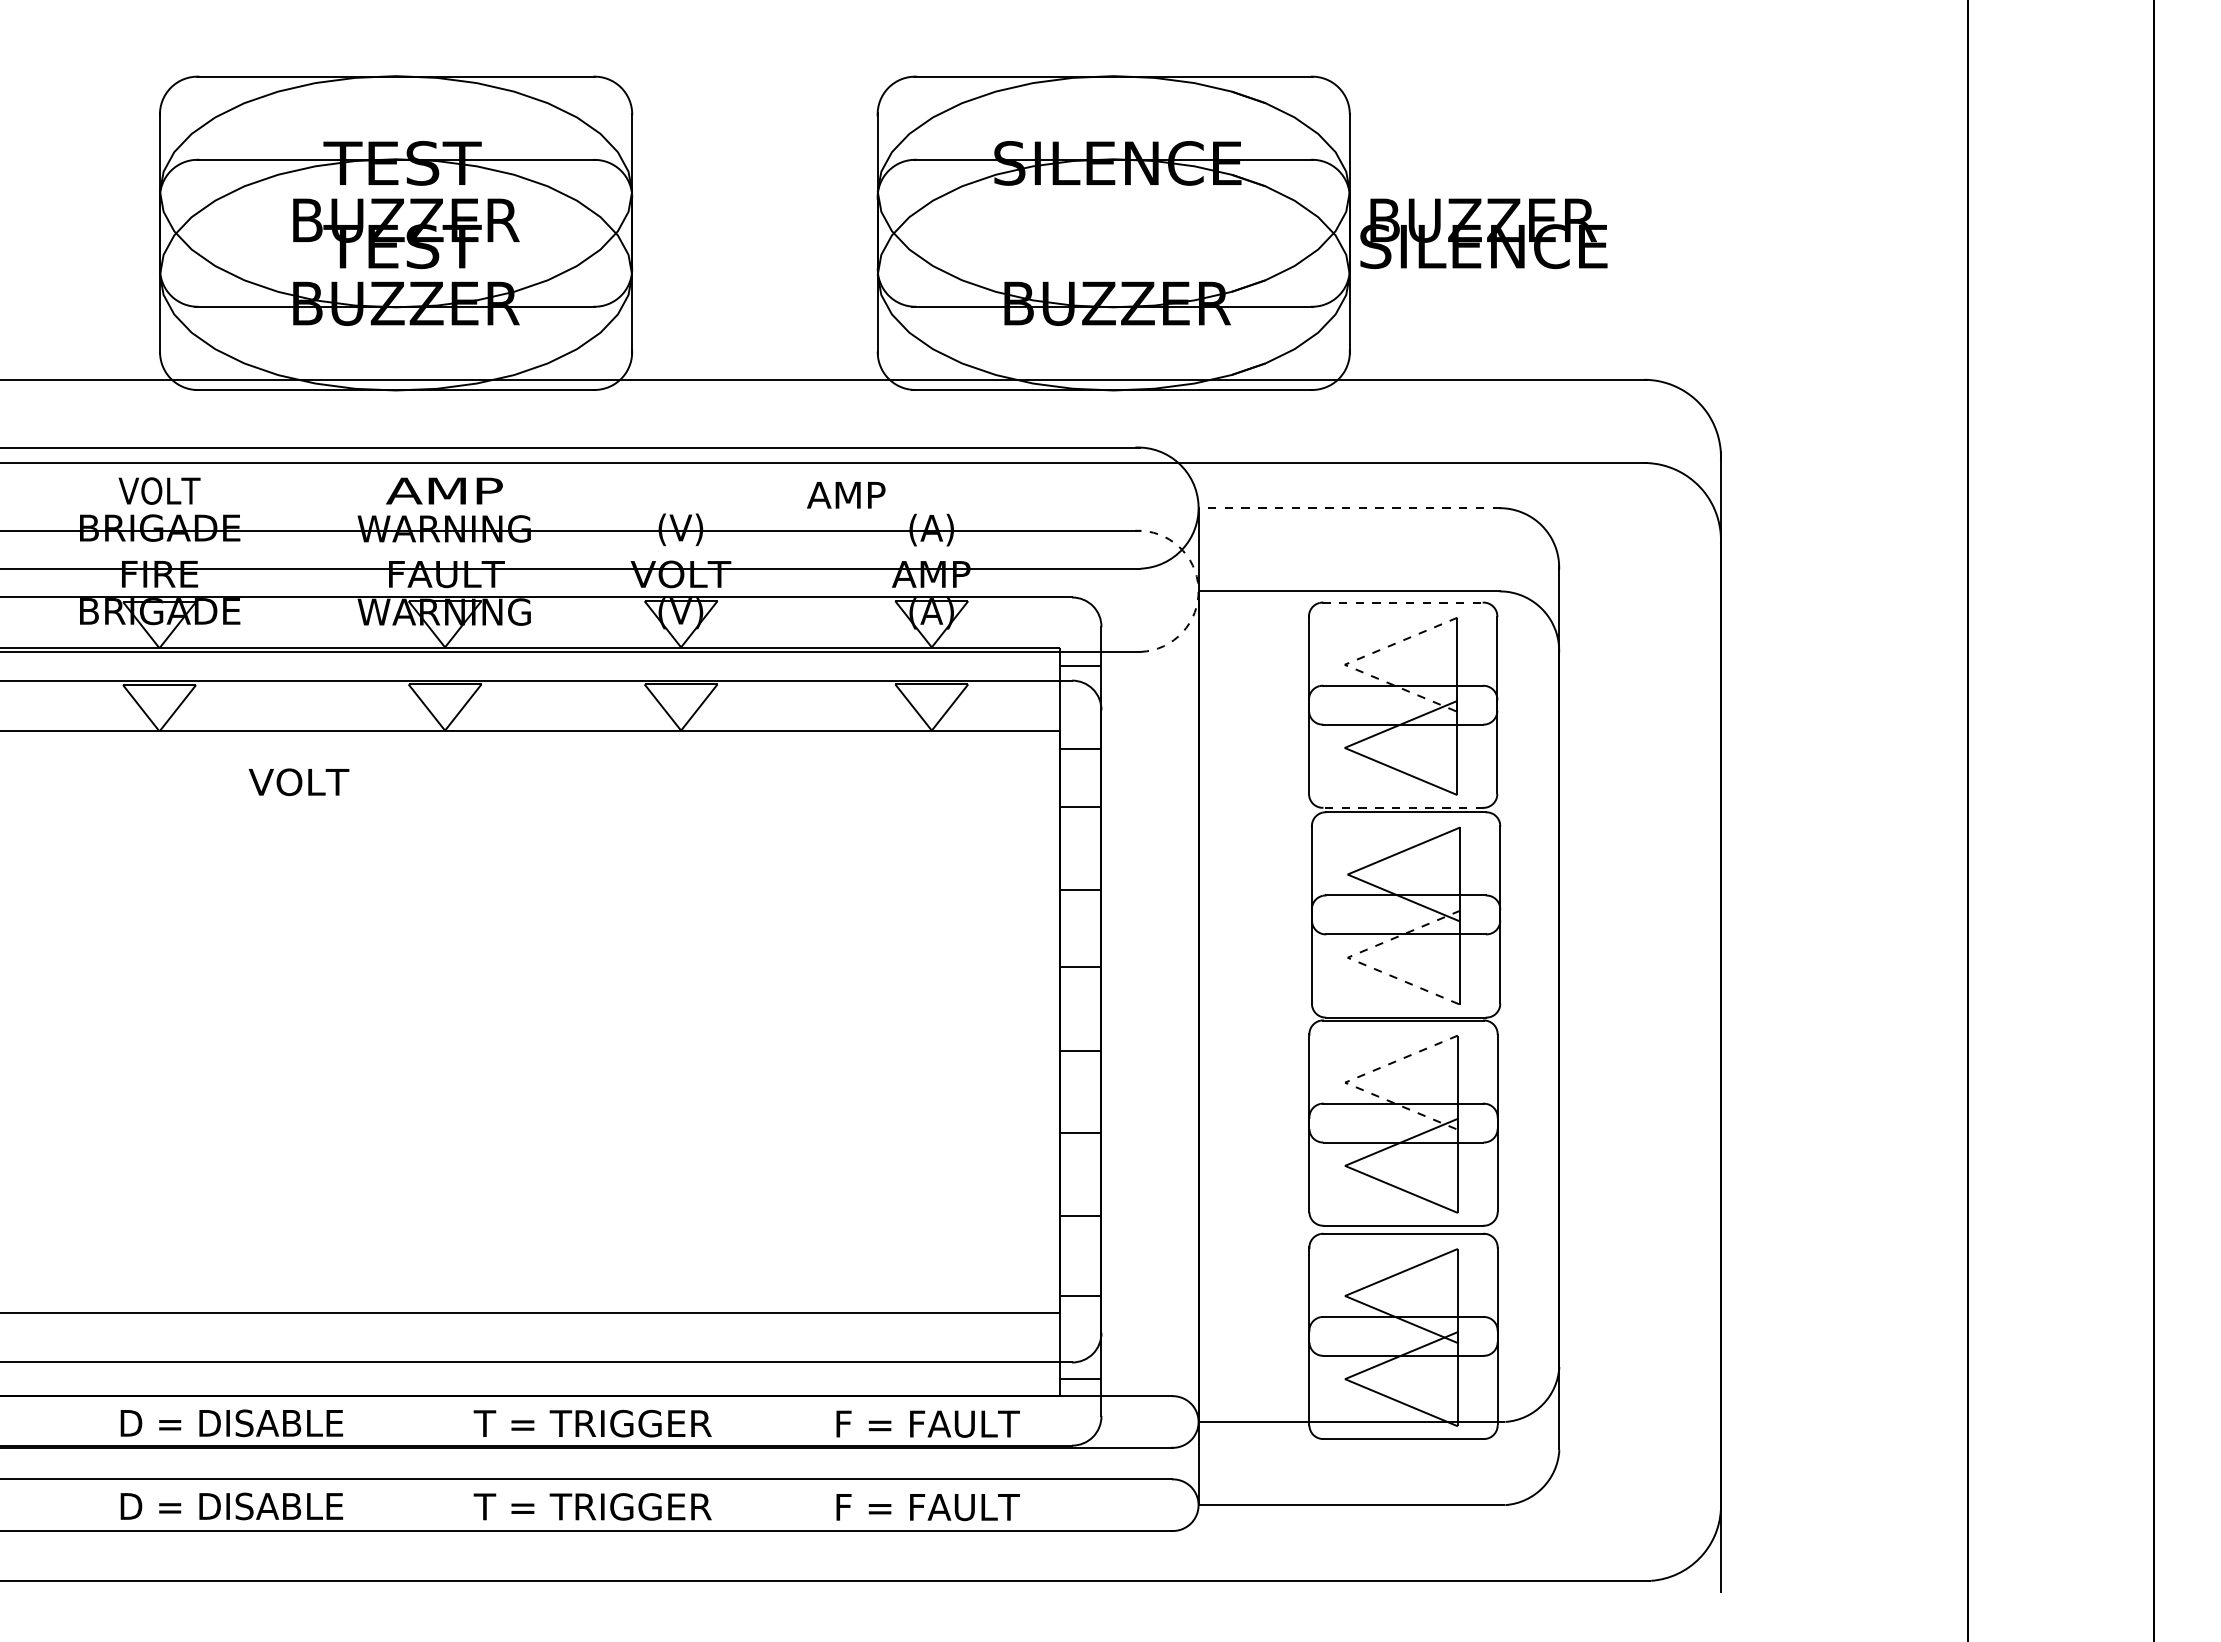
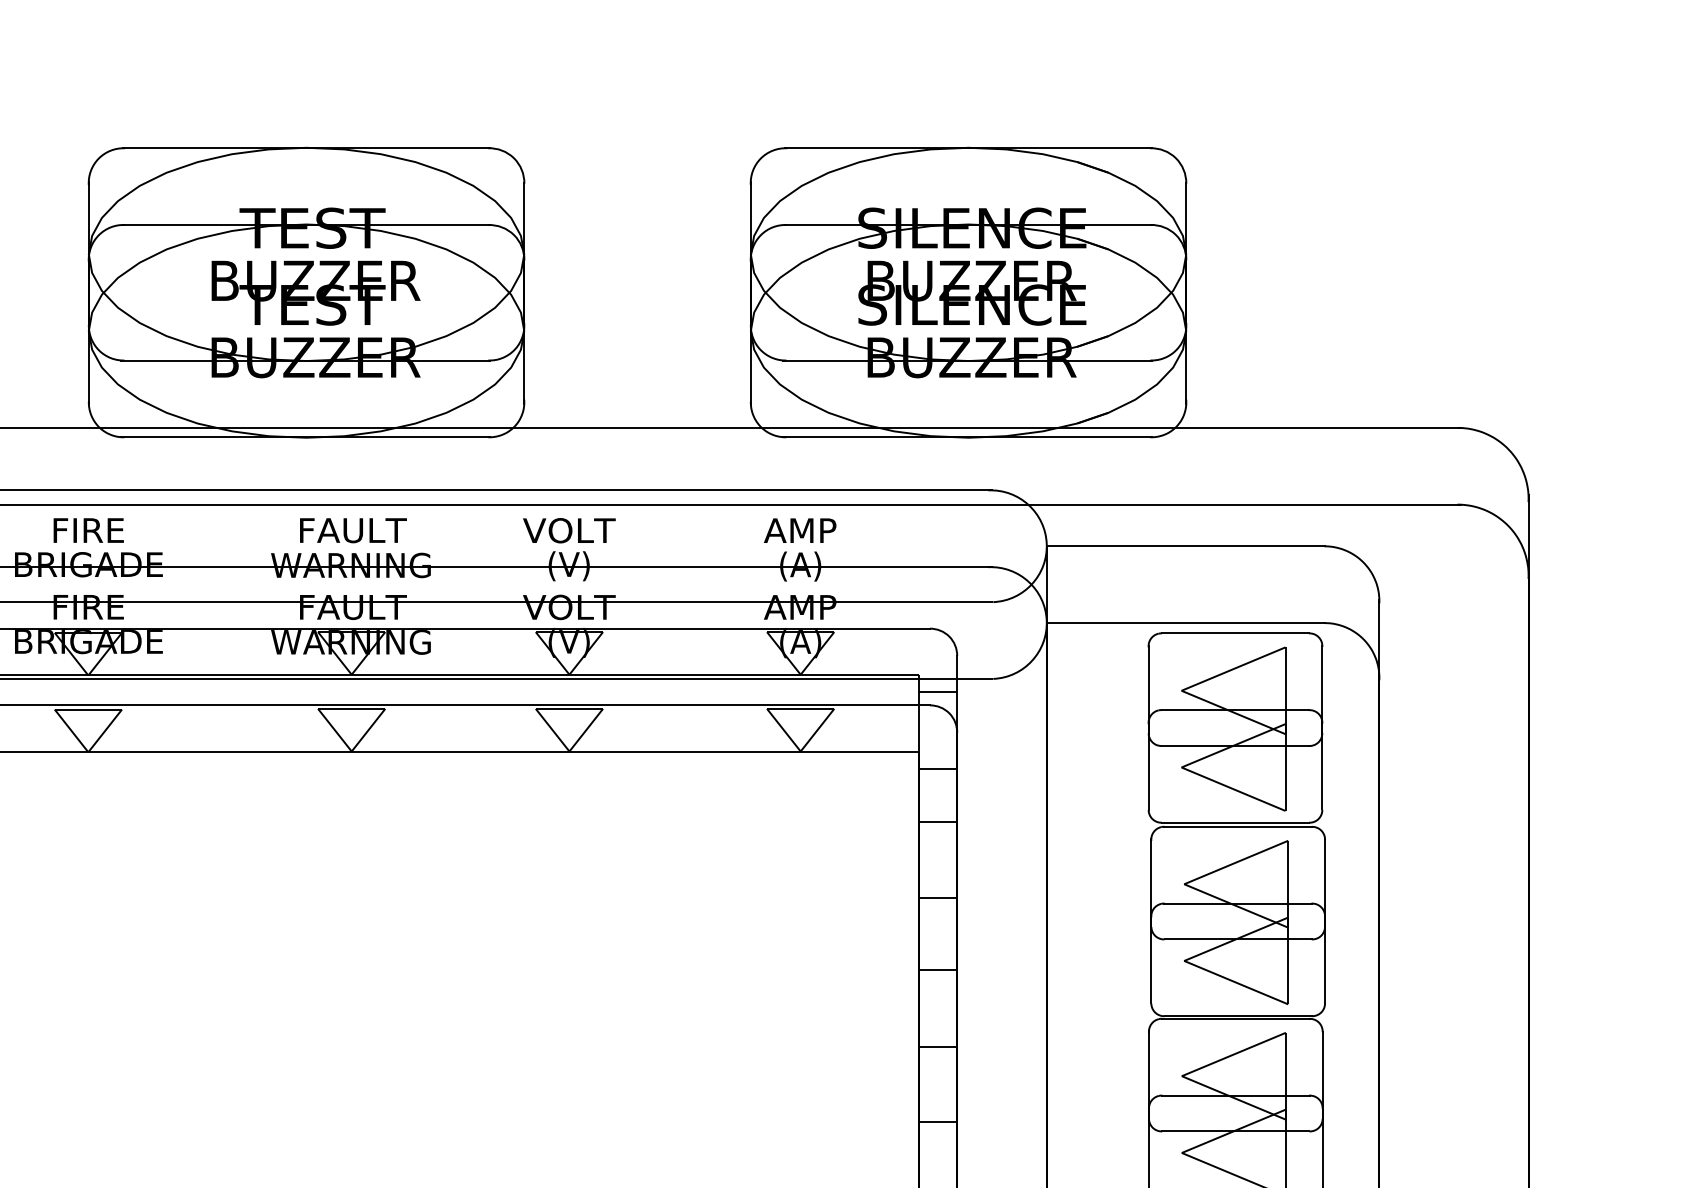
text: (1483, 233) -> (971, 292), moved
text: (159, 490) -> (88, 530), VOLT -> FIRE
text: (445, 490) -> (352, 530), AMP -> FAULT
text: (846, 495) -> (800, 530), moved
line: (1349, 508) -> (1185, 546), dashed -> solid
arc: (1198, 588) -> (1046, 620), dashed -> solid
line: (1403, 602) -> (1235, 633), dashed -> solid
line: (1344, 664) -> (1181, 690), dashed -> solid
text: (298, 782) -> (568, 530), moved
line: (1403, 807) -> (1235, 822), dashed -> solid
line: (1347, 957) -> (1184, 960), dashed -> solid
line: (1345, 1082) -> (1182, 1076), dashed -> solid

